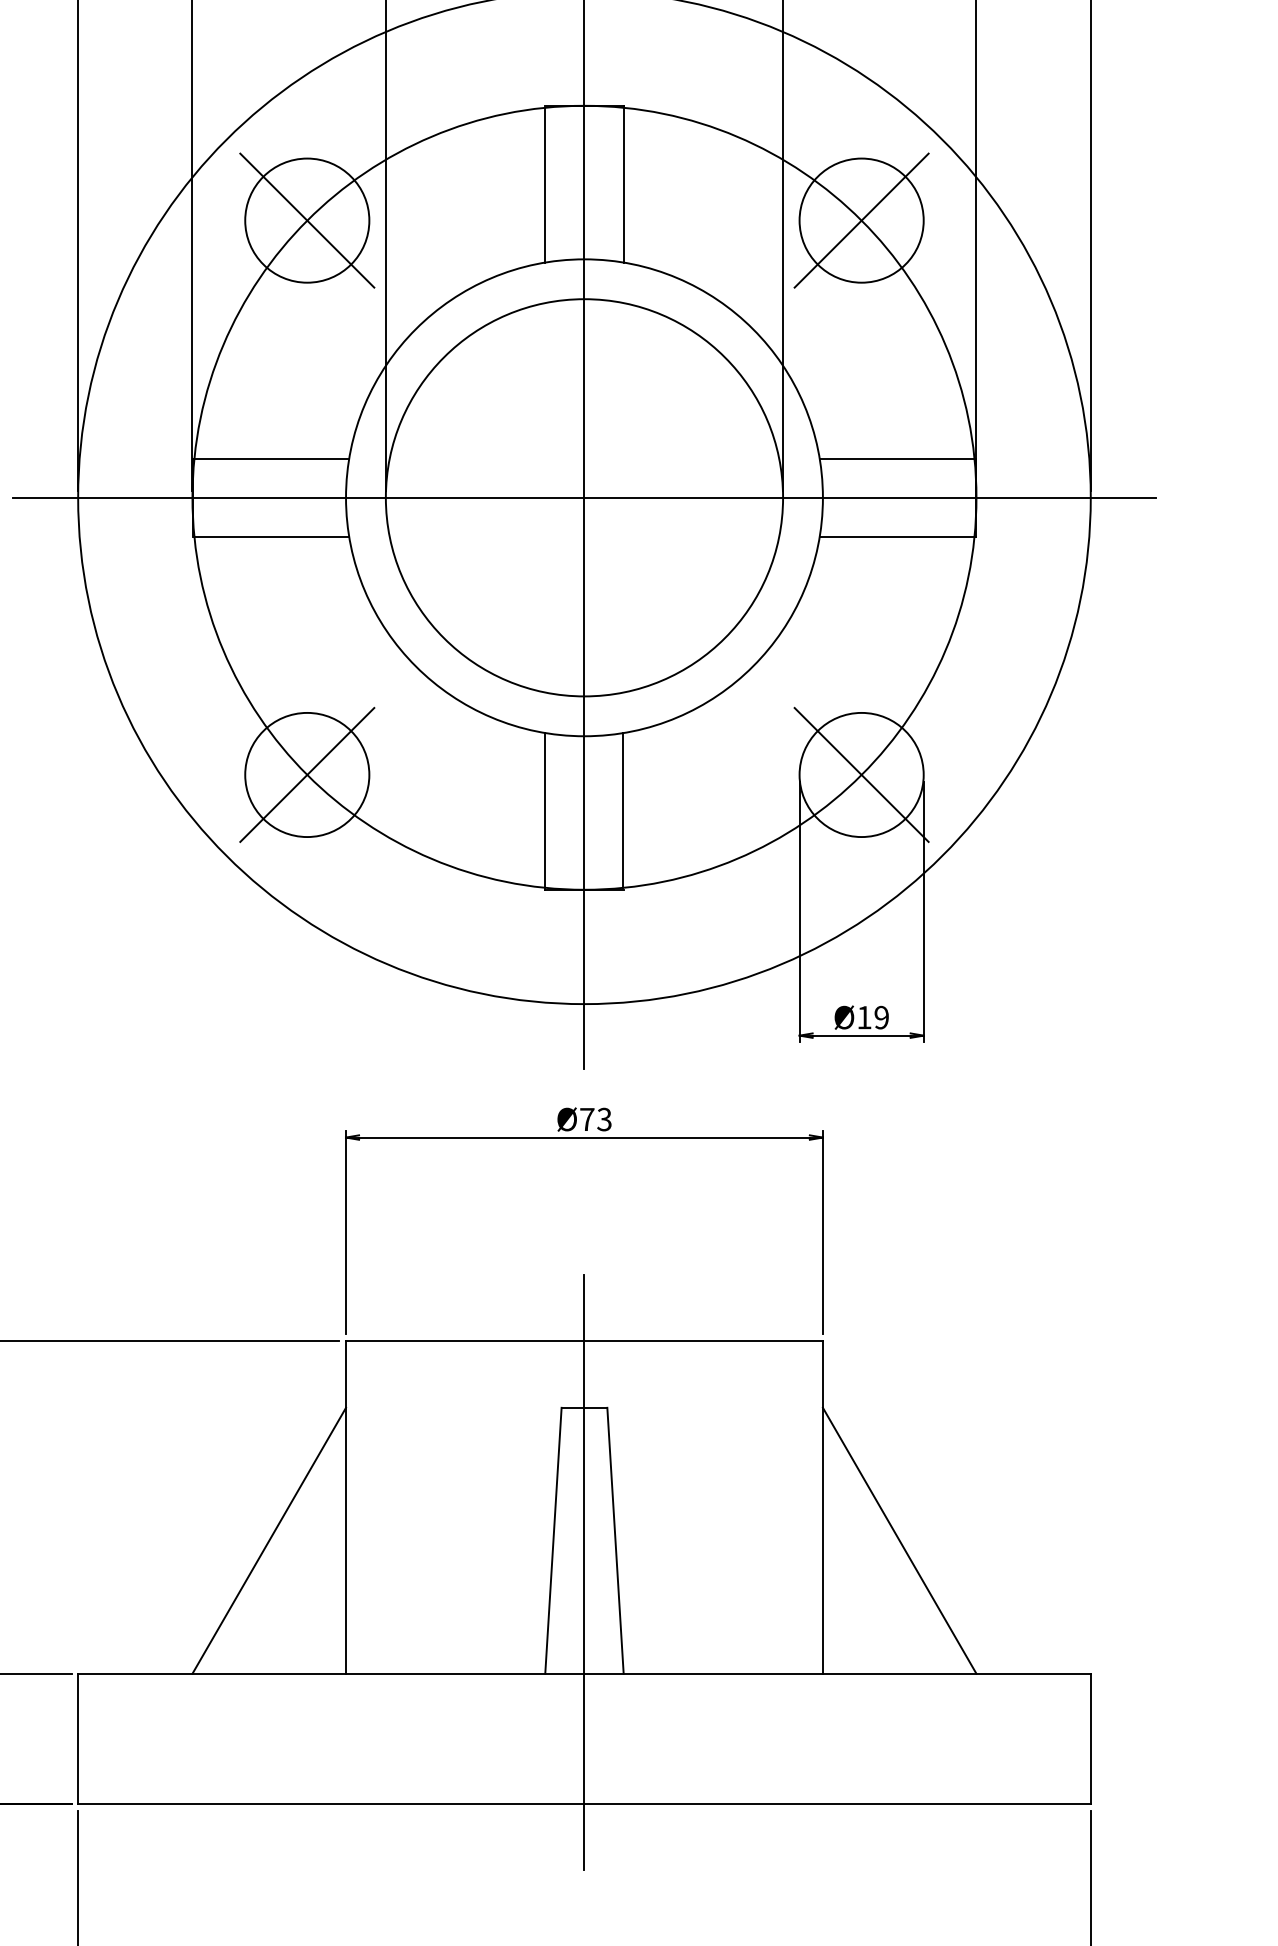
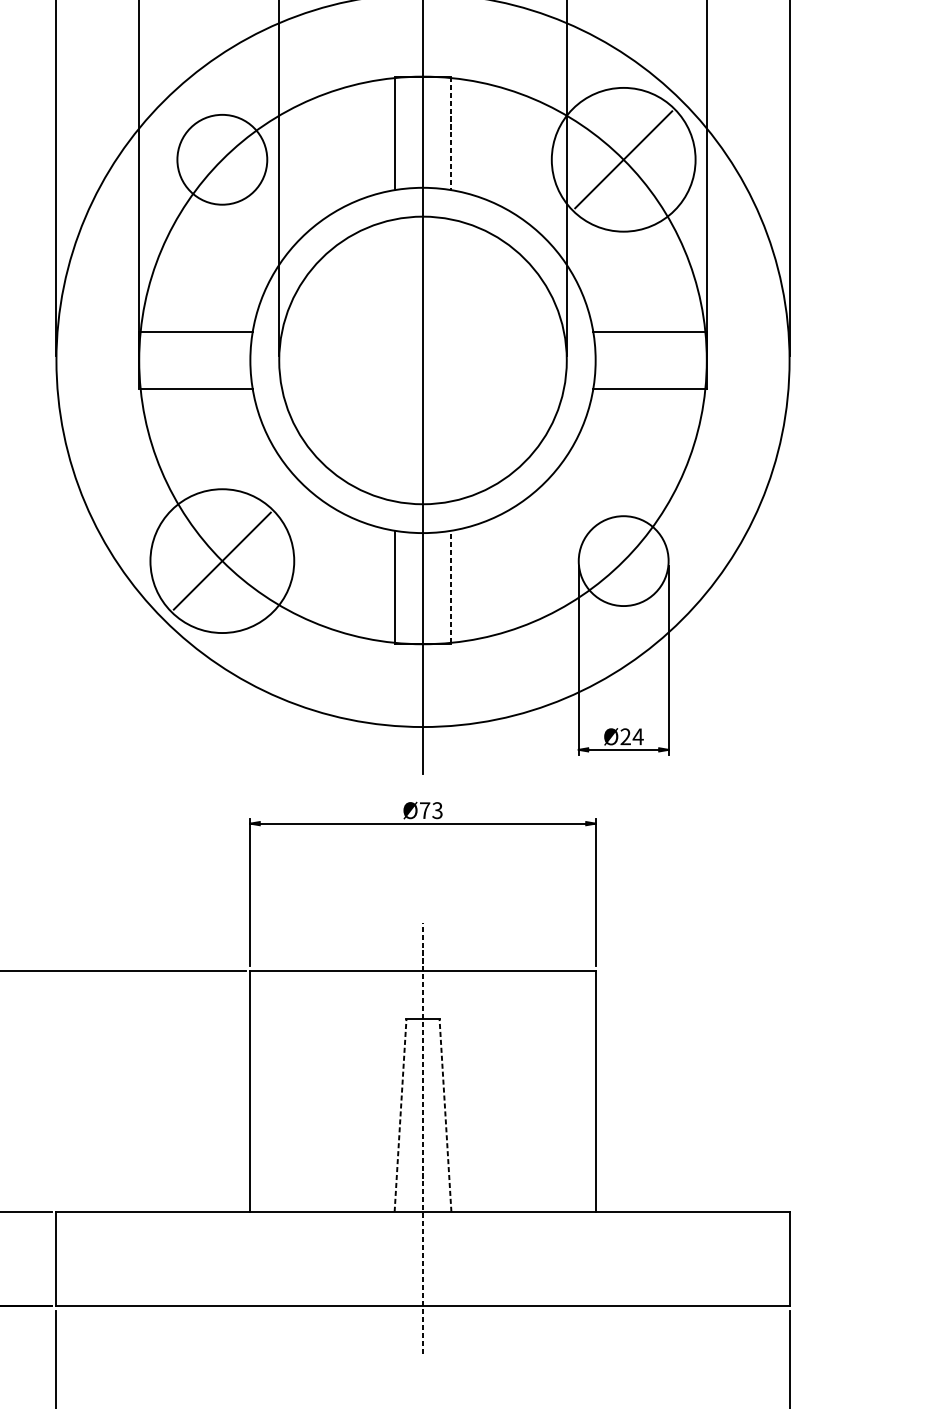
line: (623, 184) -> (451, 133), solid -> dashed
line: (307, 220) -> (222, 159), removed
circle: (861, 220) -> (623, 159), size x1.6
line: (584, 497) -> (423, 360), removed
circle: (307, 774) -> (222, 560), size x1.6
line: (861, 774) -> (623, 560), removed
line: (623, 809) -> (451, 586), solid -> dashed
text: (873, 1017) -> (632, 736), Ø19 -> Ø24
line: (269, 1540) -> (194, 1115), removed
line: (553, 1540) -> (400, 1115), solid -> dashed
line: (615, 1540) -> (445, 1115), solid -> dashed
line: (899, 1540) -> (651, 1115), removed
line: (584, 1571) -> (423, 1137), solid -> dashed

